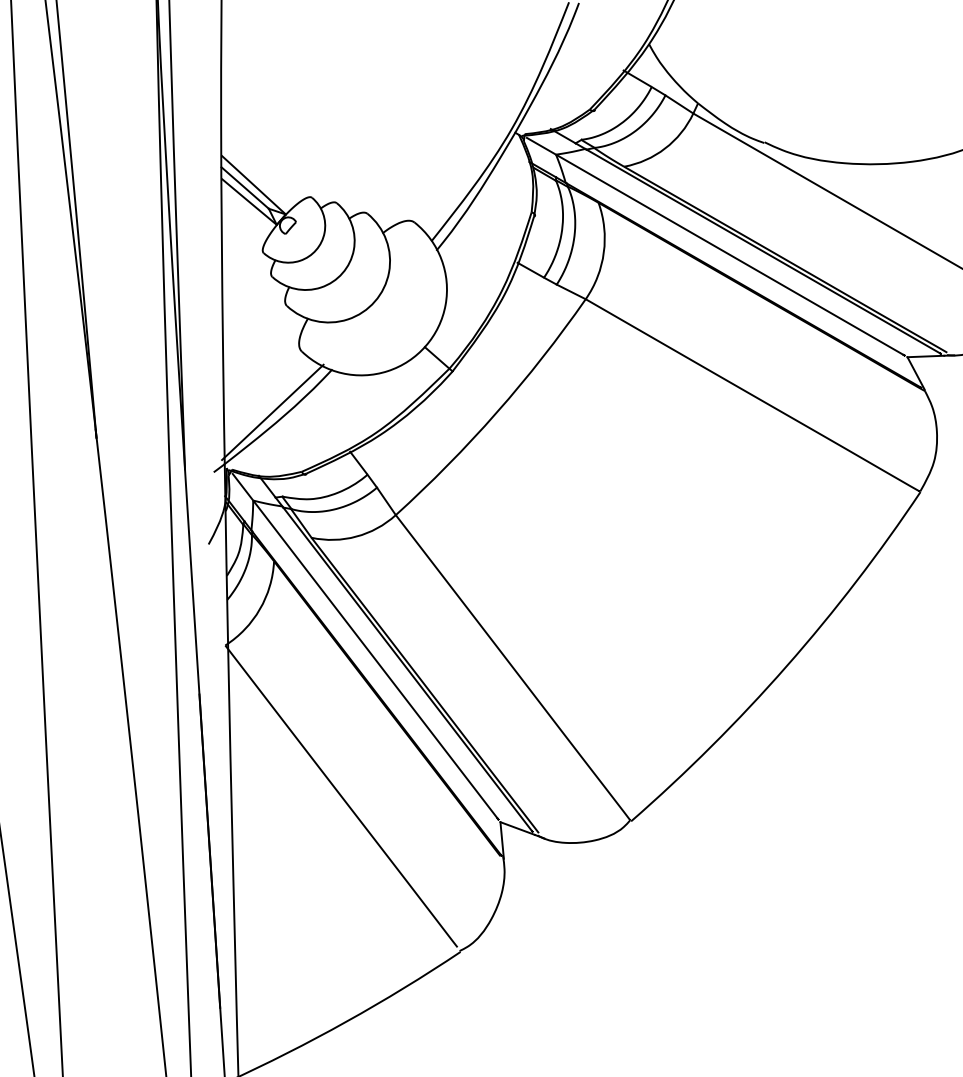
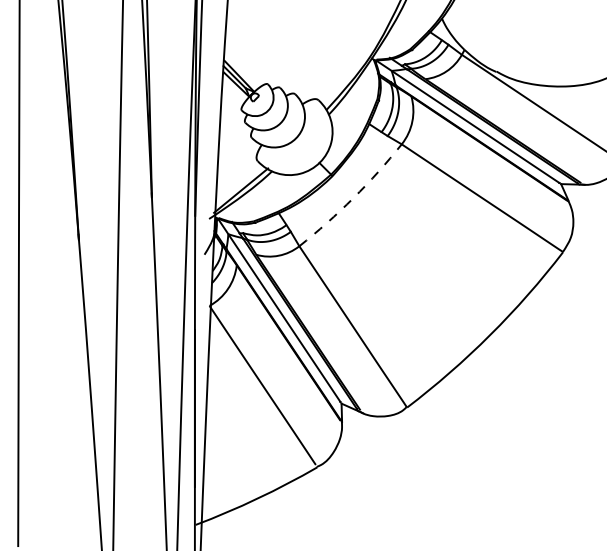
arc: (497, 413) -> (353, 198), solid -> dashed

